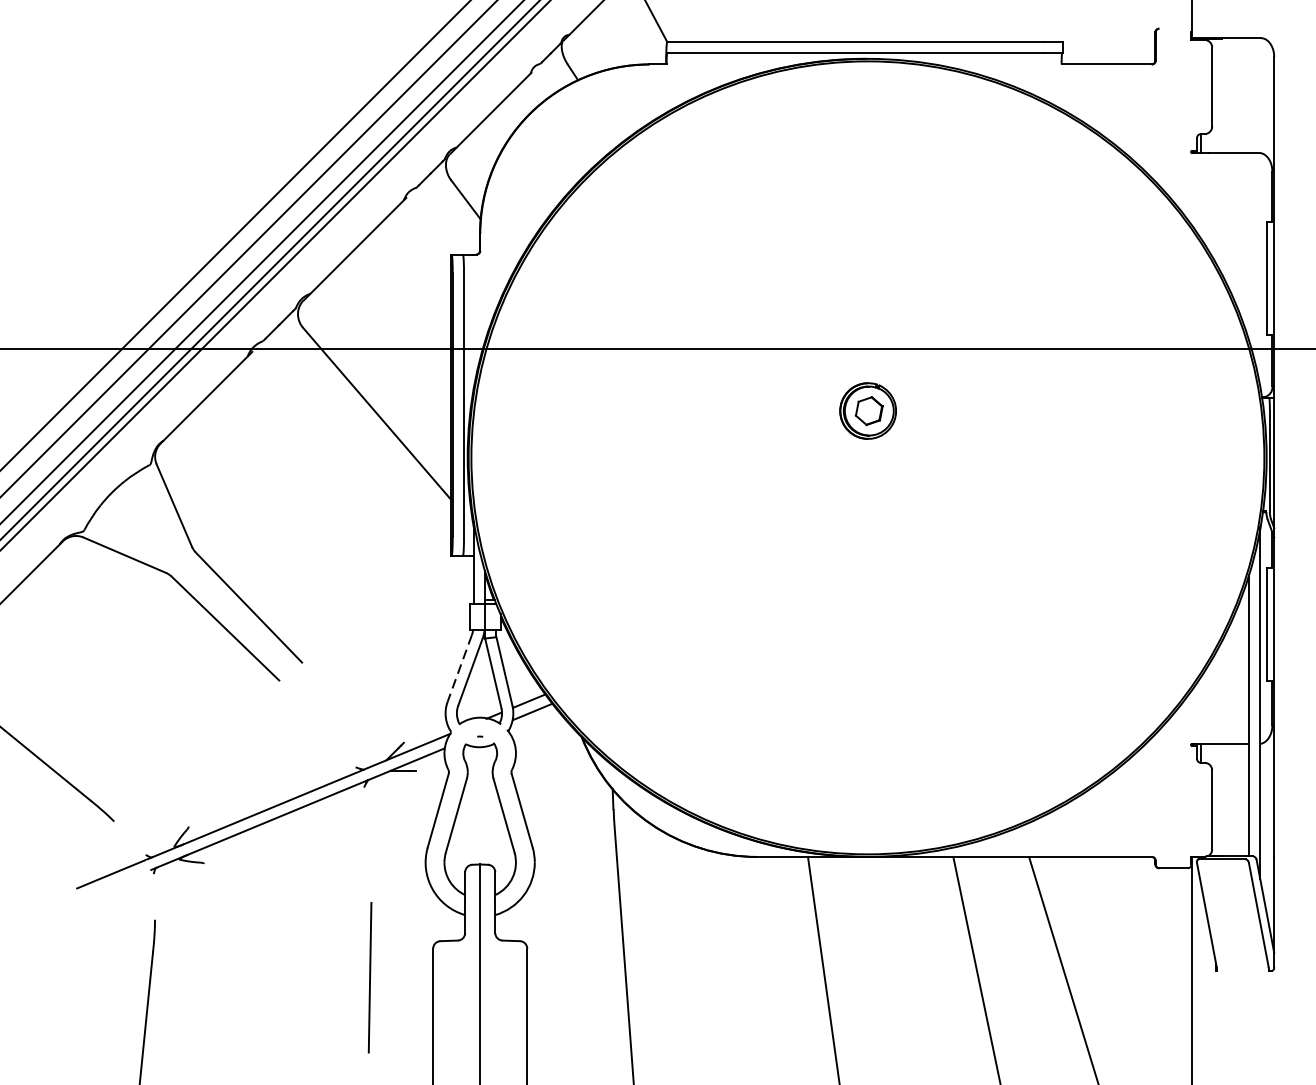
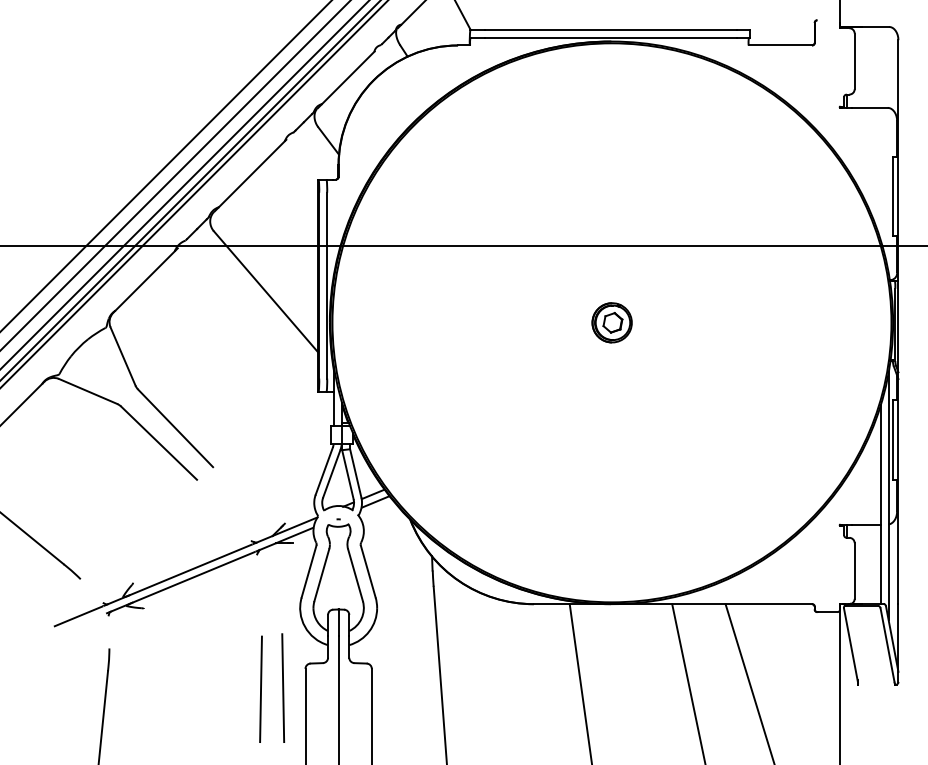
part: (867, 410) -> (611, 322), moved
line: (460, 668) -> (324, 471), dashed -> solid
line: (401, 975) -> (283, 687), added

